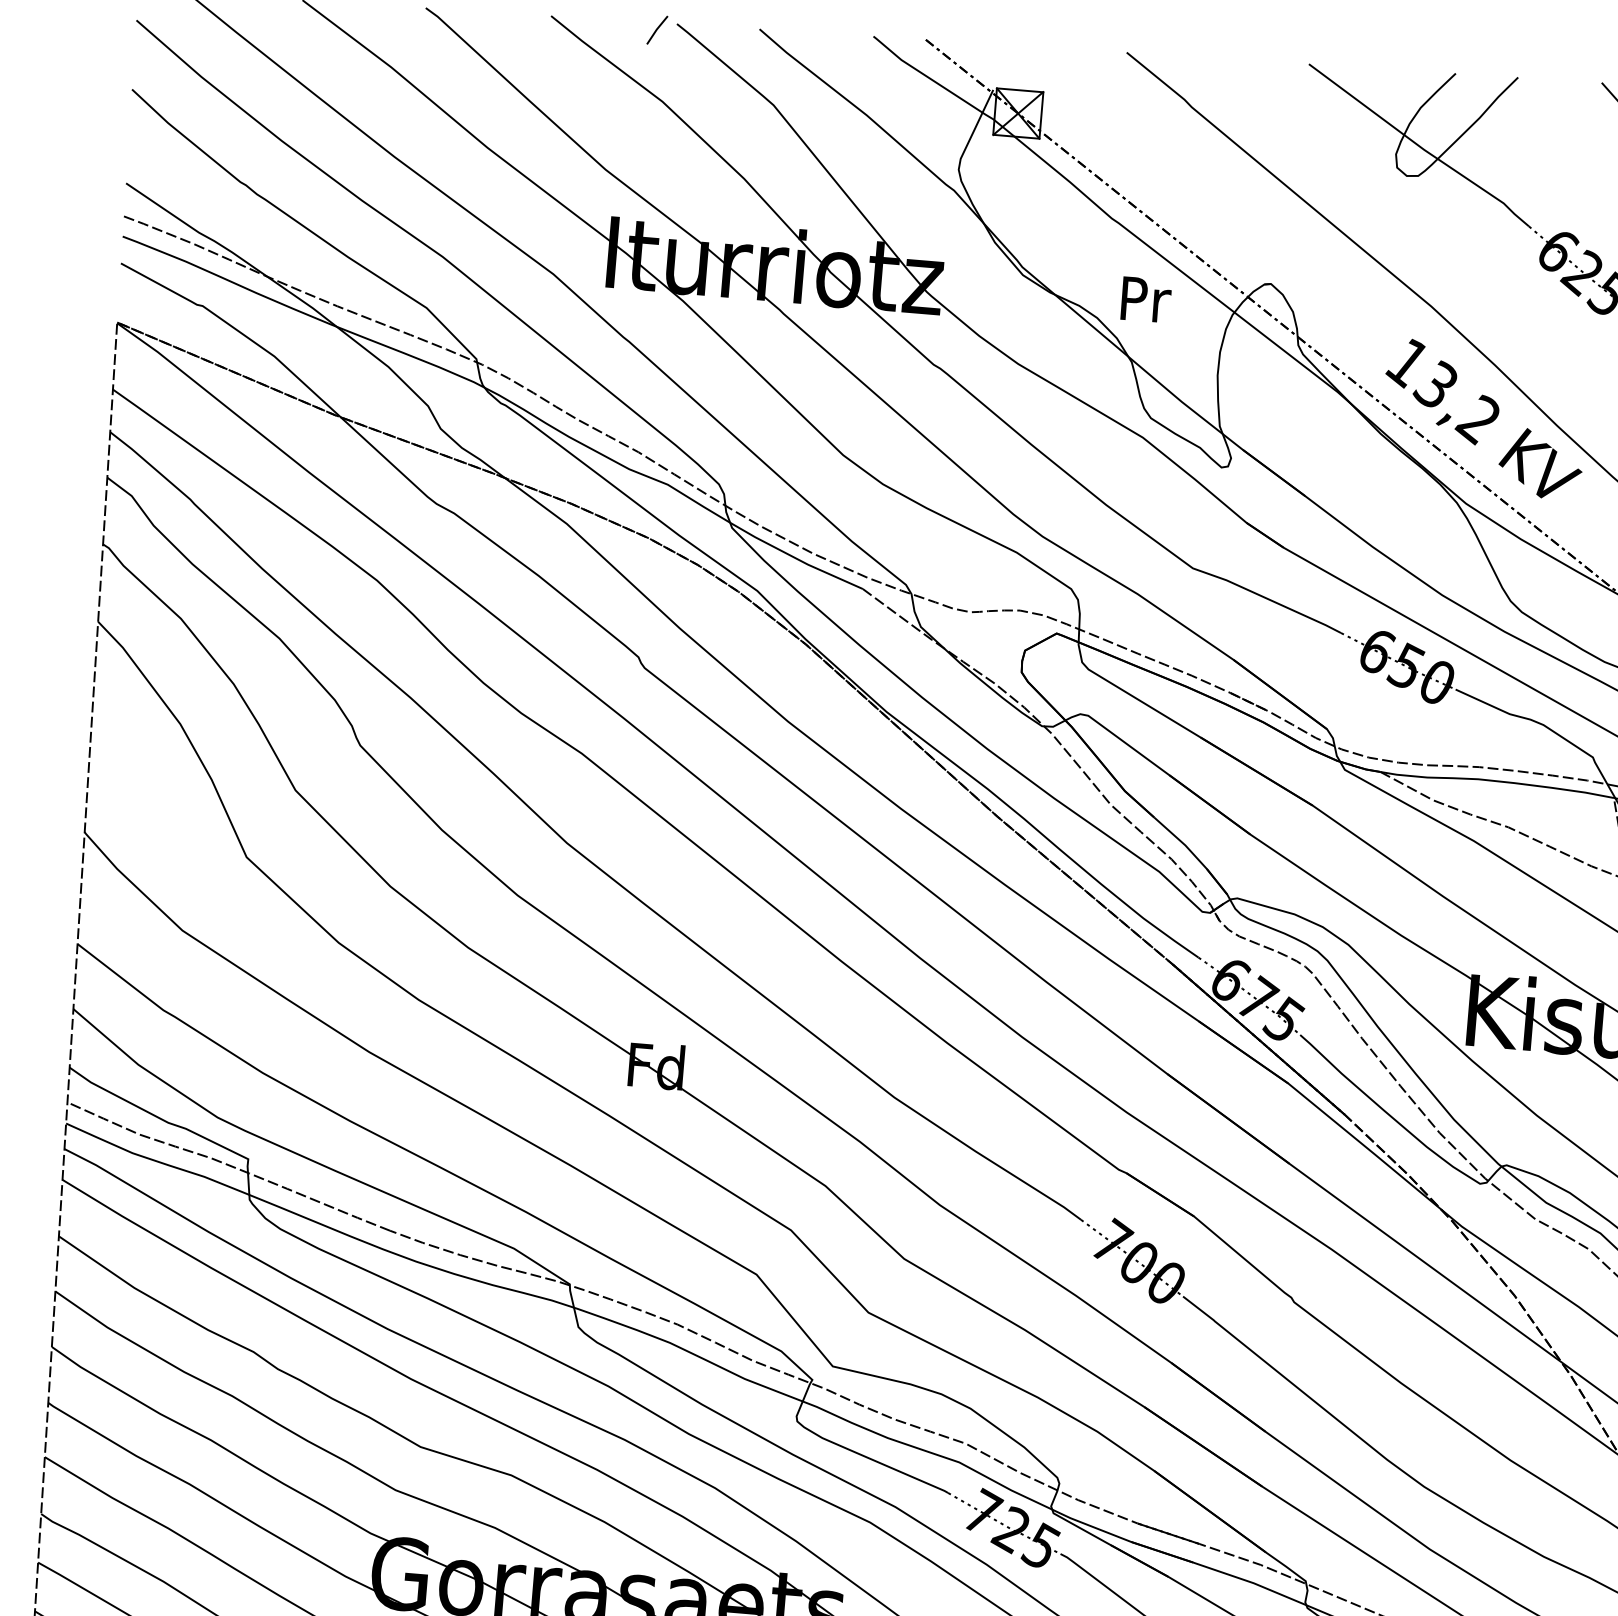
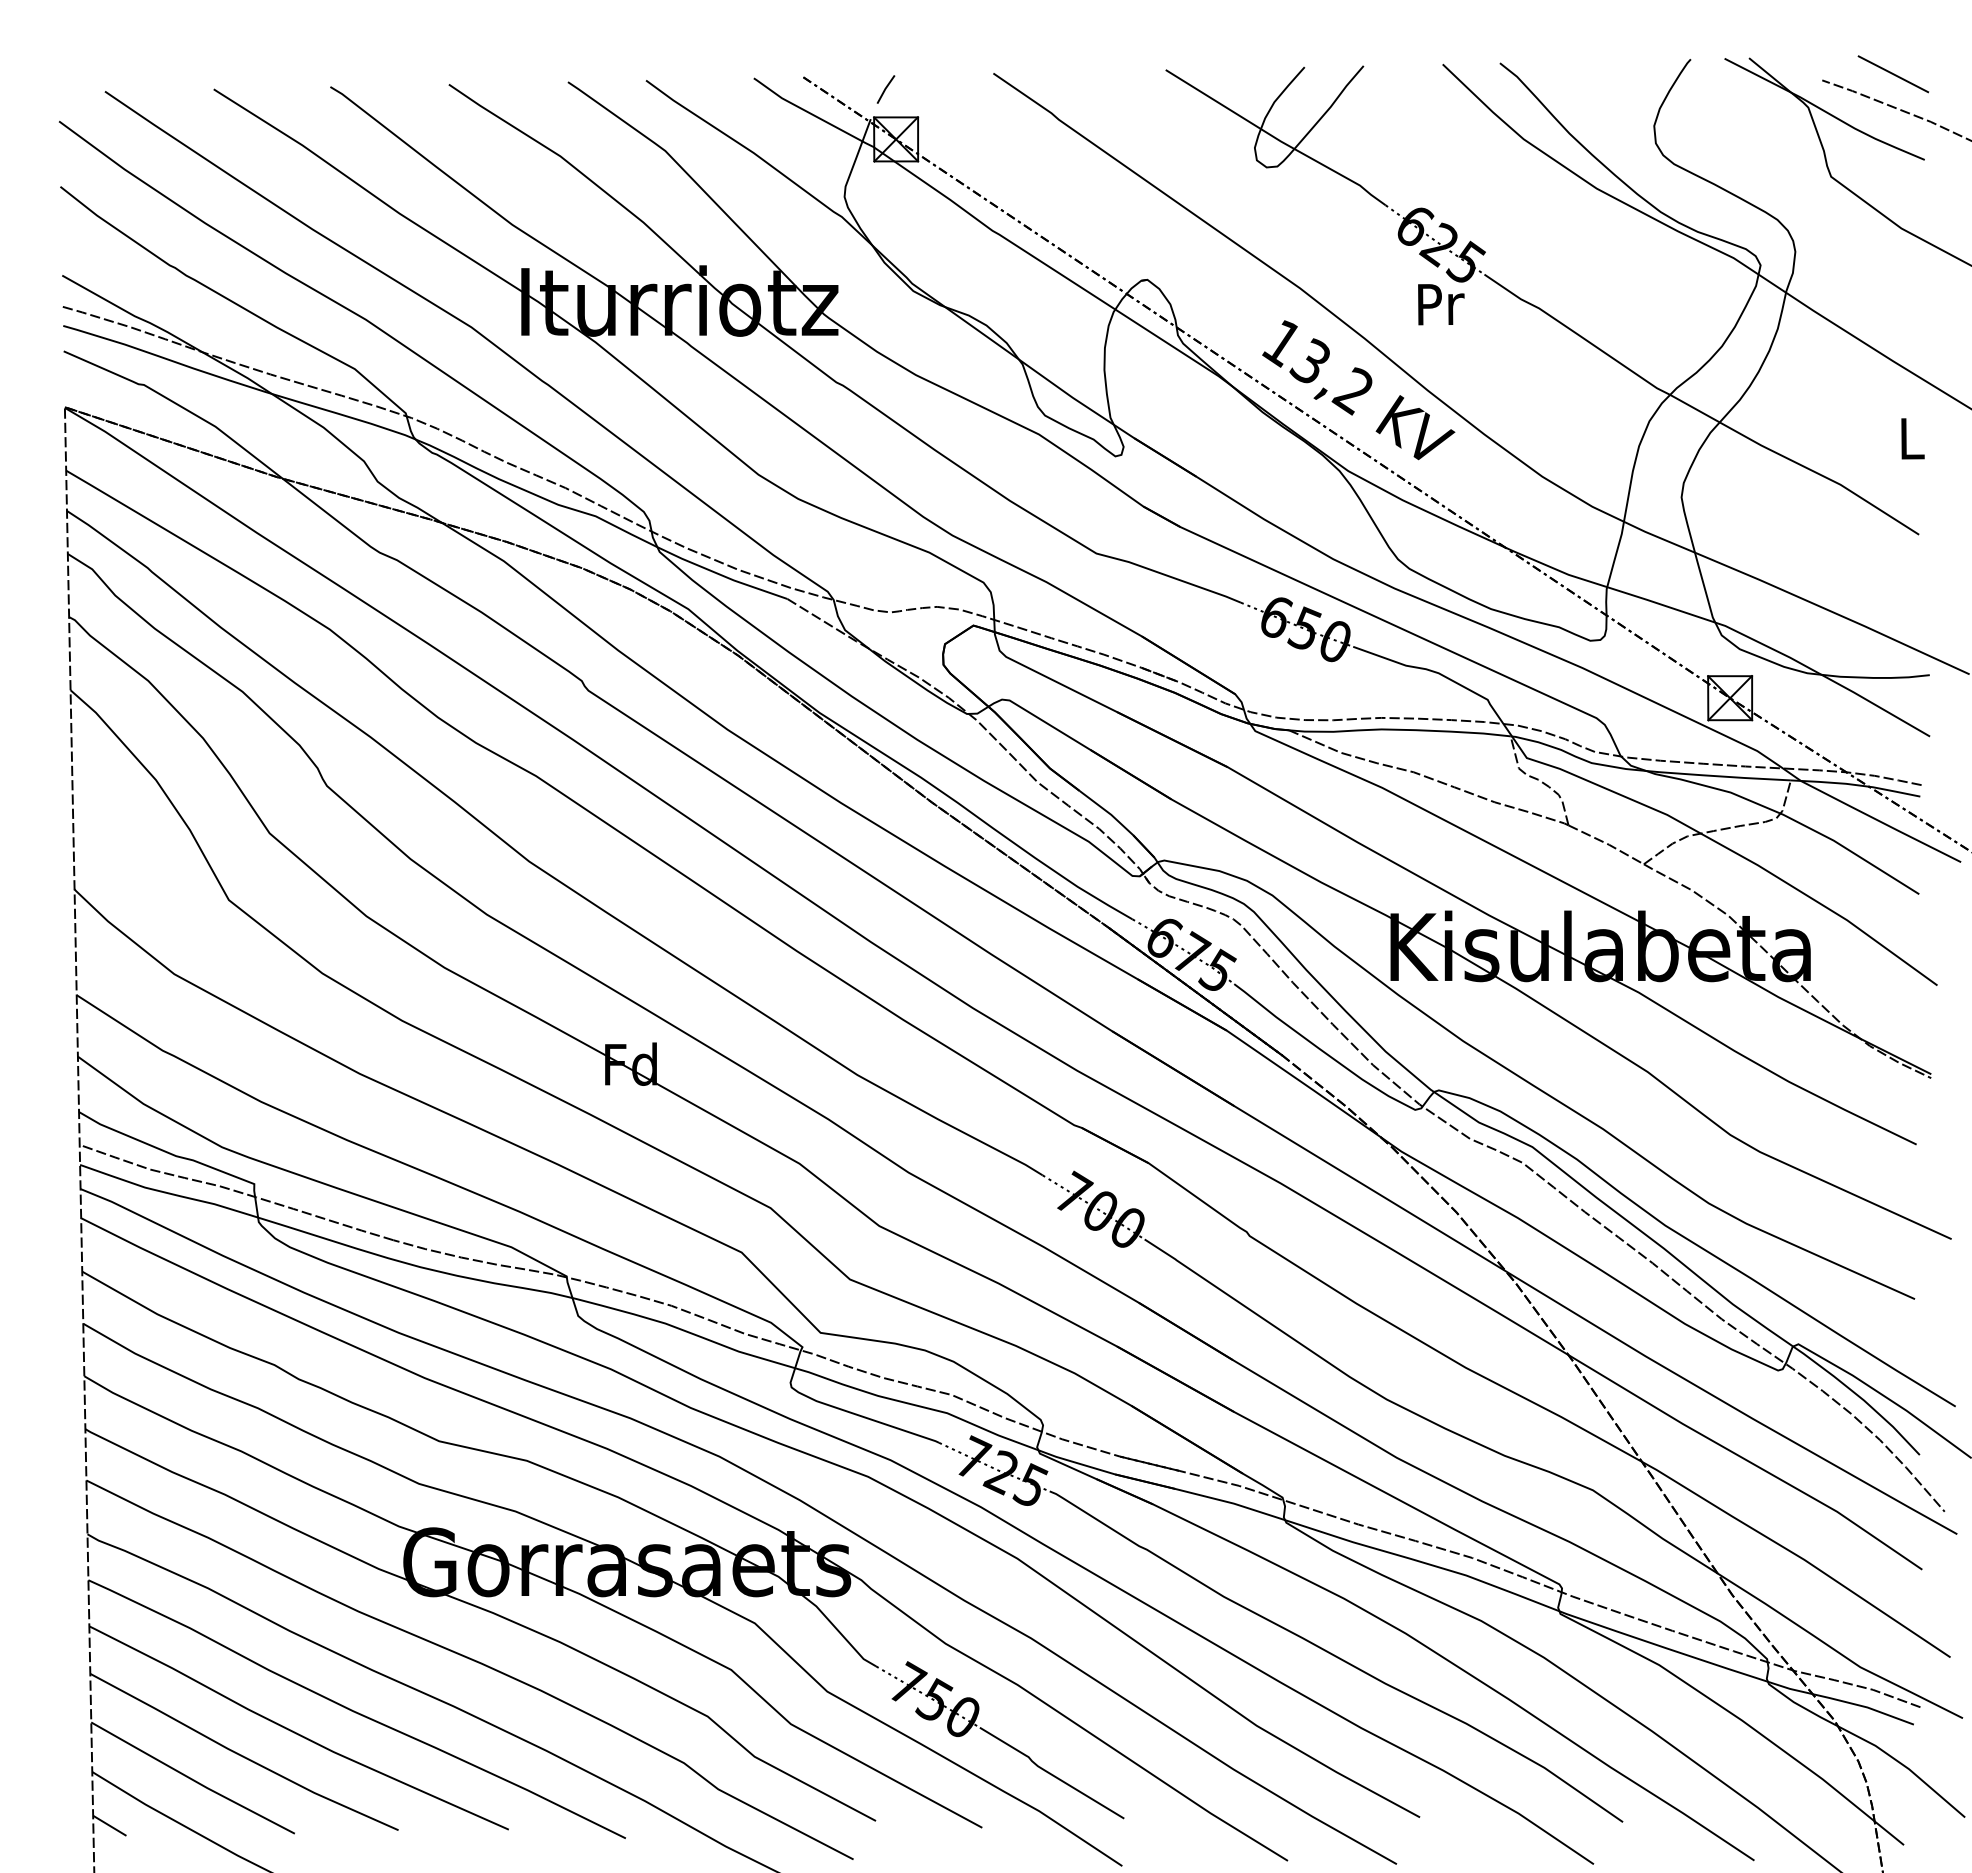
line: (656, 30) -> (885, 89), moved
text: (1146, 299) -> (1441, 304), moved

